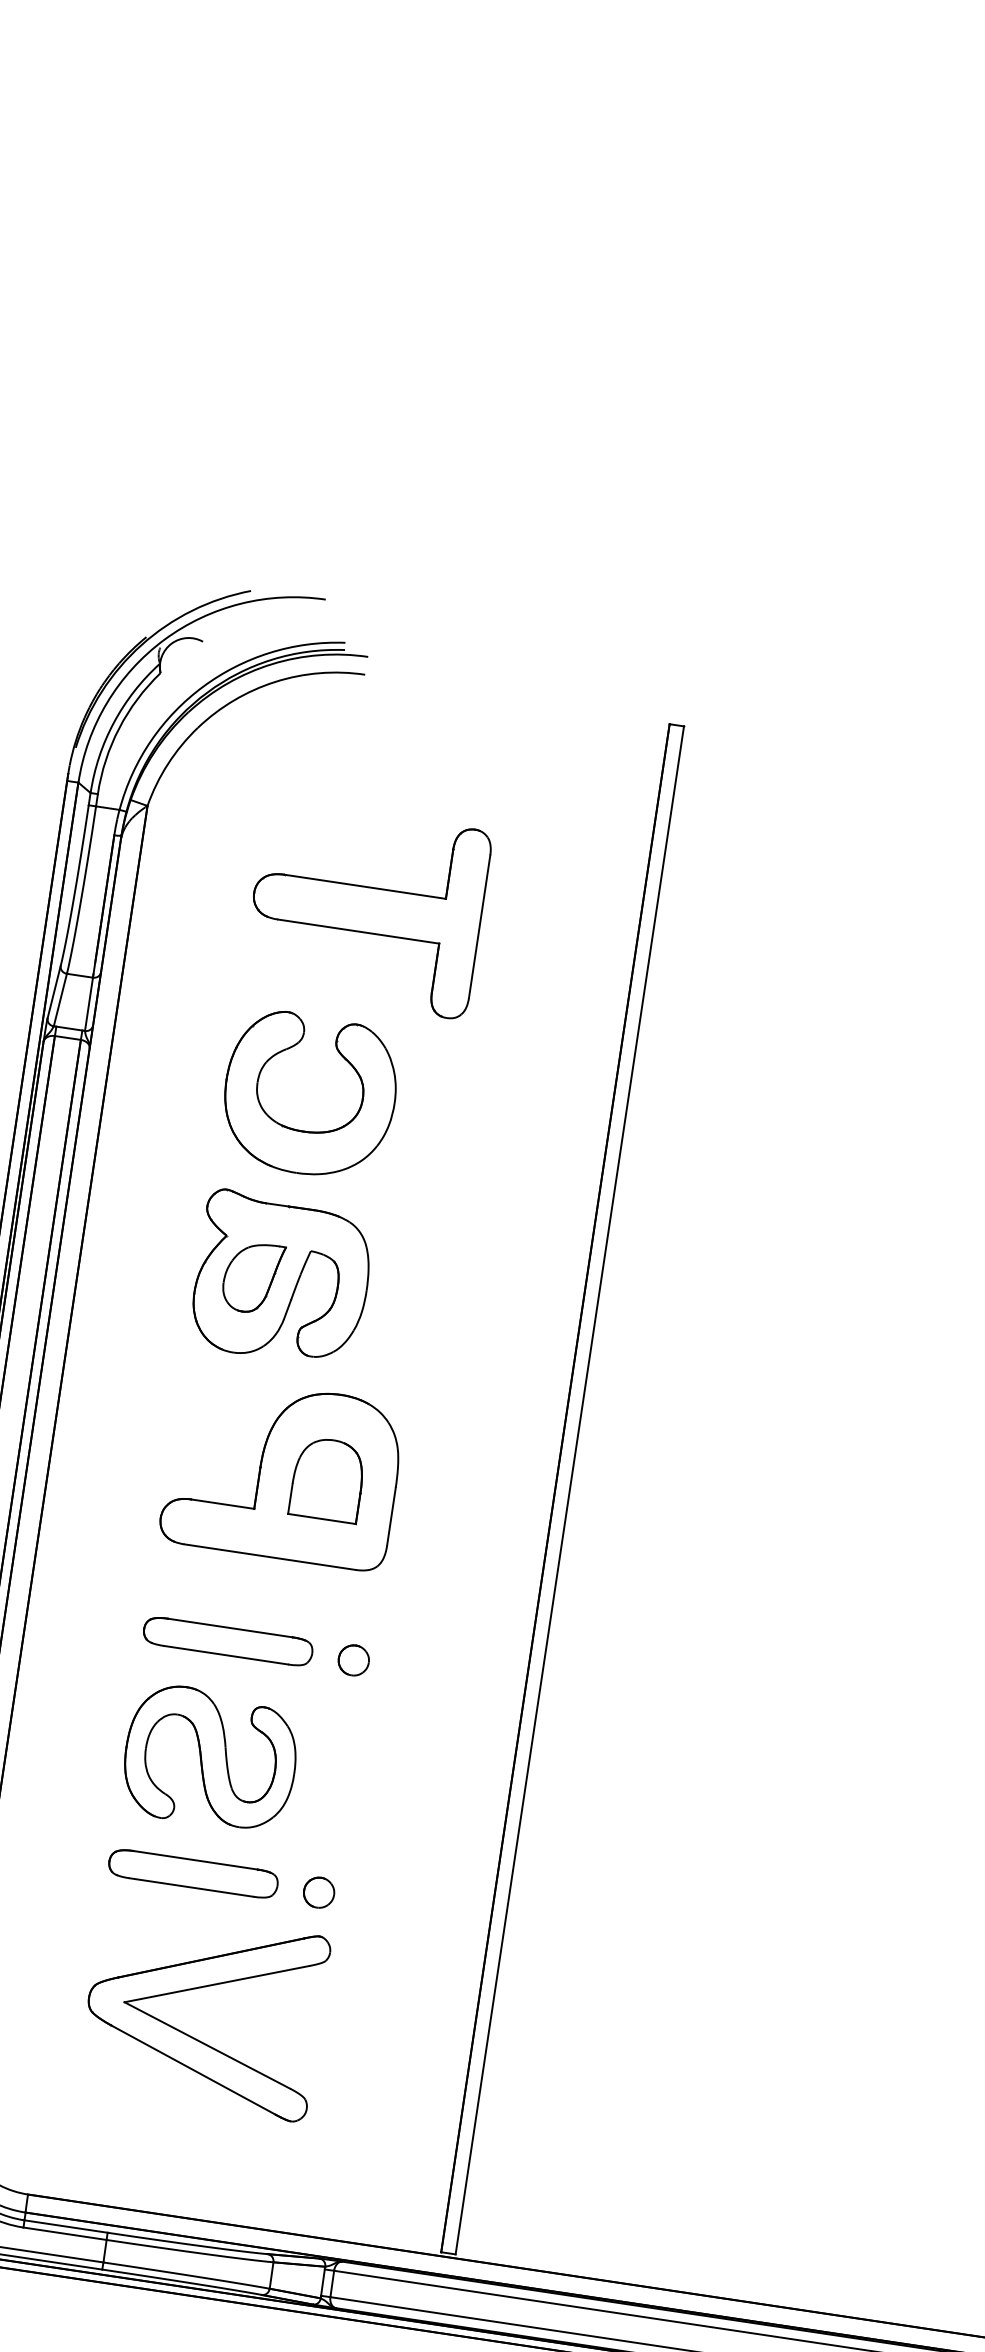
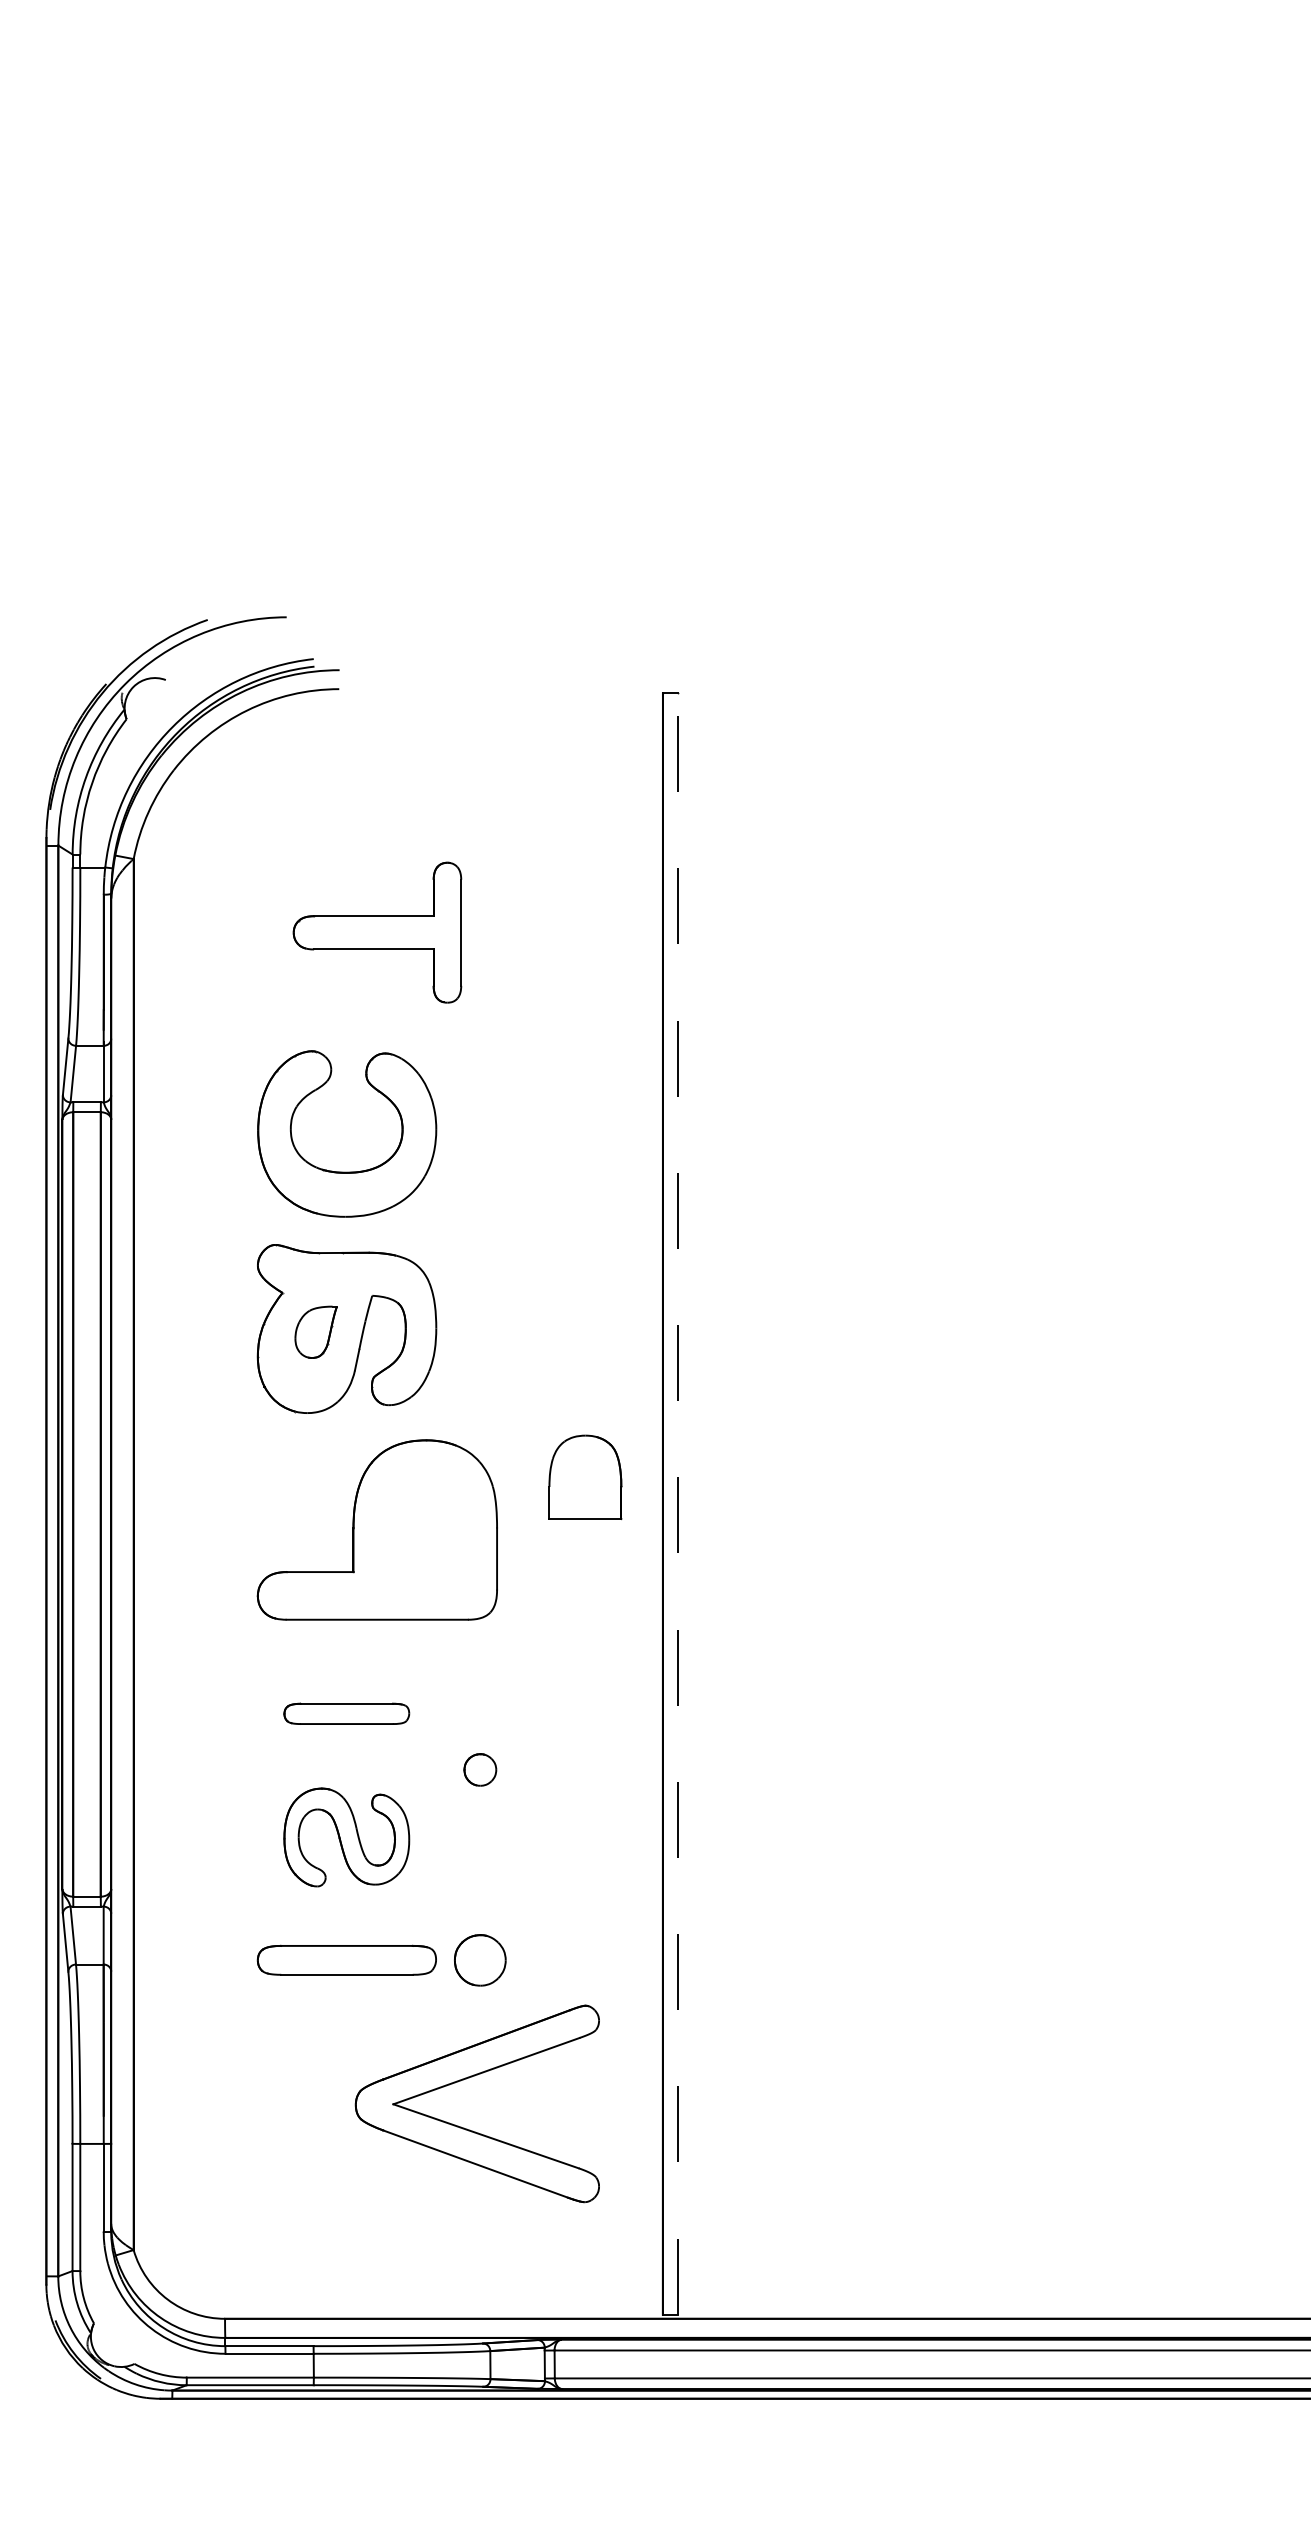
part: (366, 909) -> (377, 932), size x0.7
part: (252, 1276) -> (315, 1331), size x0.7
part: (327, 1479) -> (585, 1477), moved
line: (570, 1490) -> (678, 1503), solid -> dashed
part: (227, 1641) -> (346, 1713), size x0.7
part: (354, 1660) -> (480, 1769), moved
part: (210, 1758) -> (346, 1837), size x0.7
part: (319, 1892) -> (480, 1960), size x1.6
part: (199, 1988) -> (469, 2078), moved

